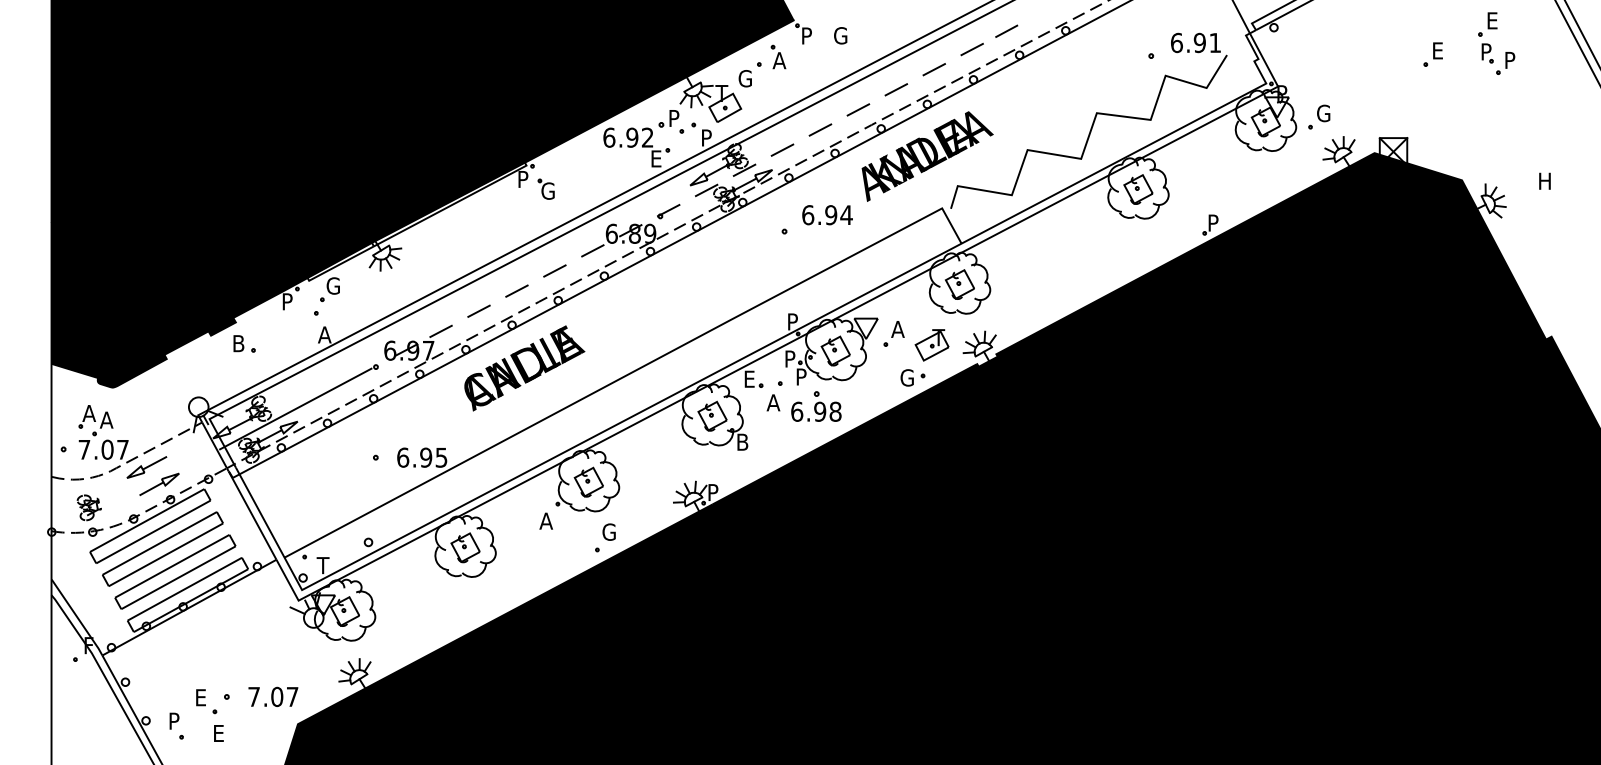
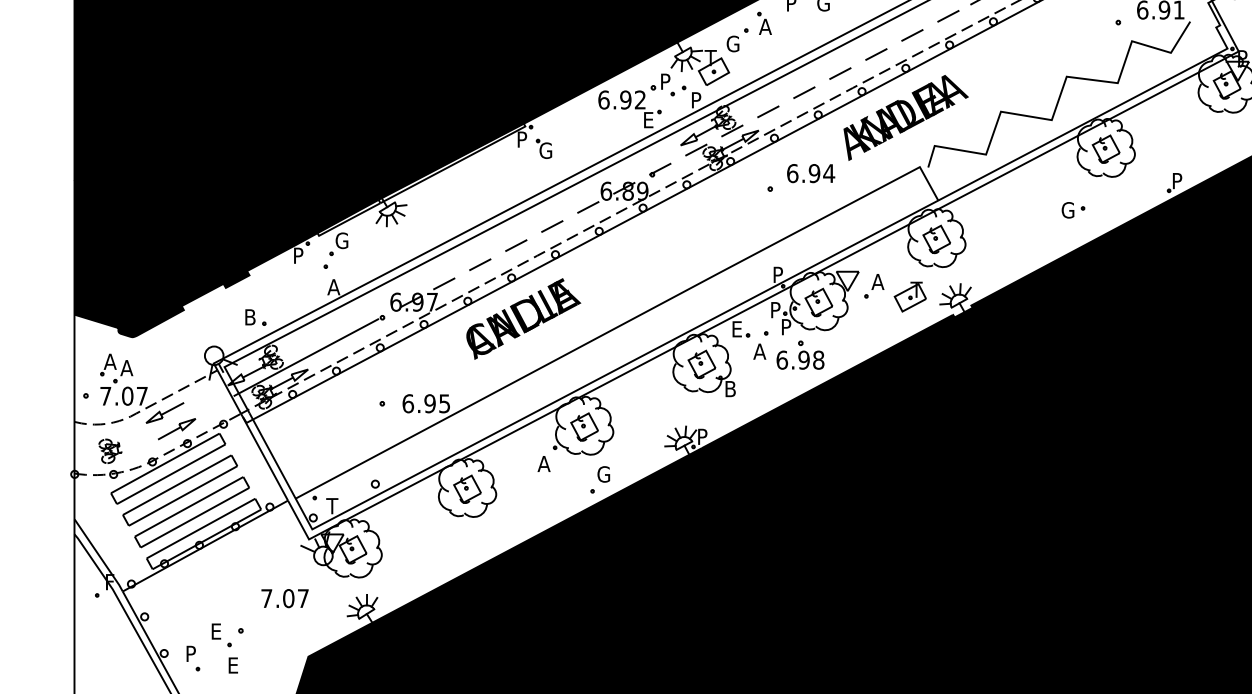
part: (244, 343) -> (255, 317), moved
part: (912, 377) -> (1073, 209), moved
text: (273, 696) -> (285, 598), moved

